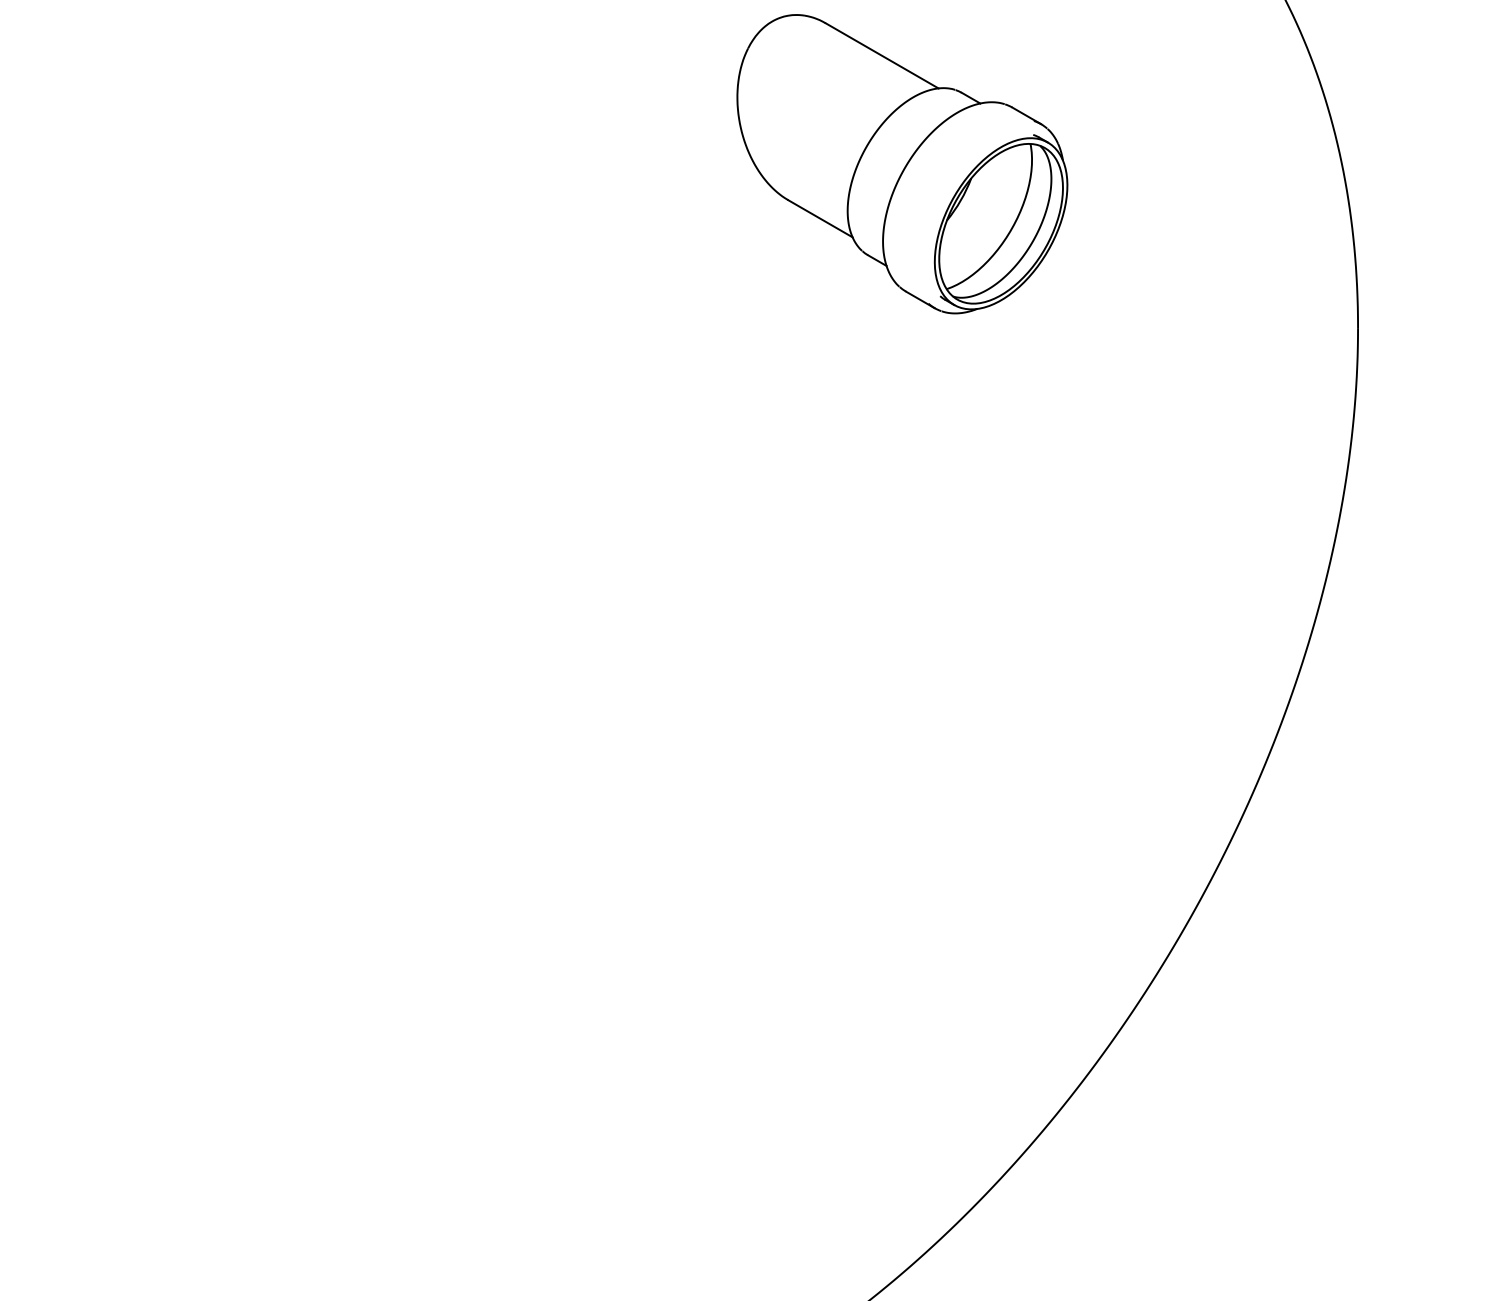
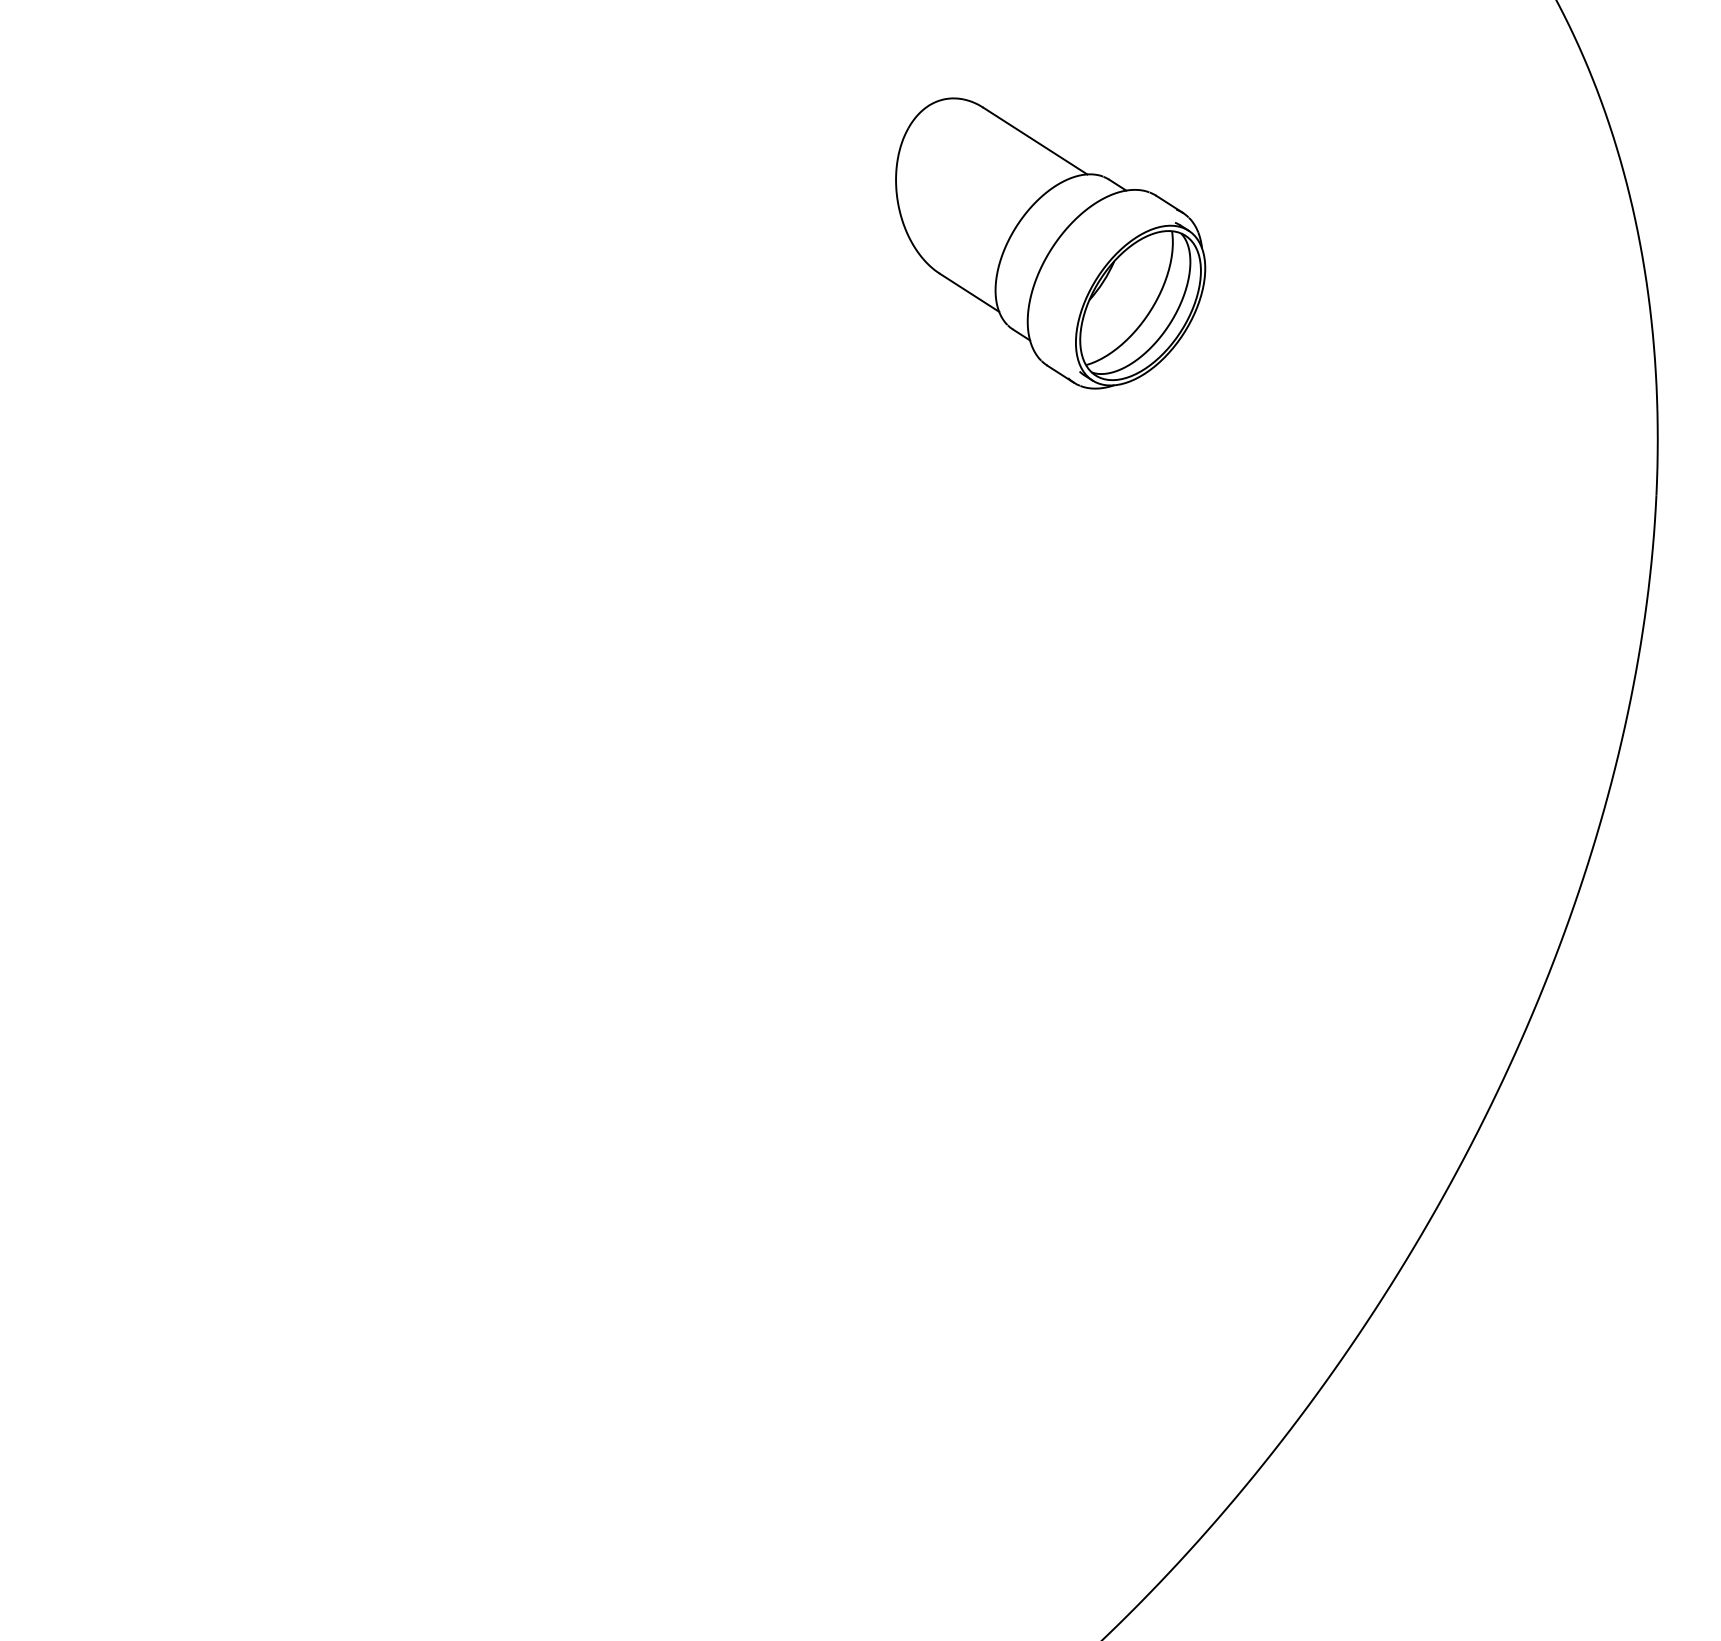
part: (902, 164) -> (1049, 244), size x0.7

